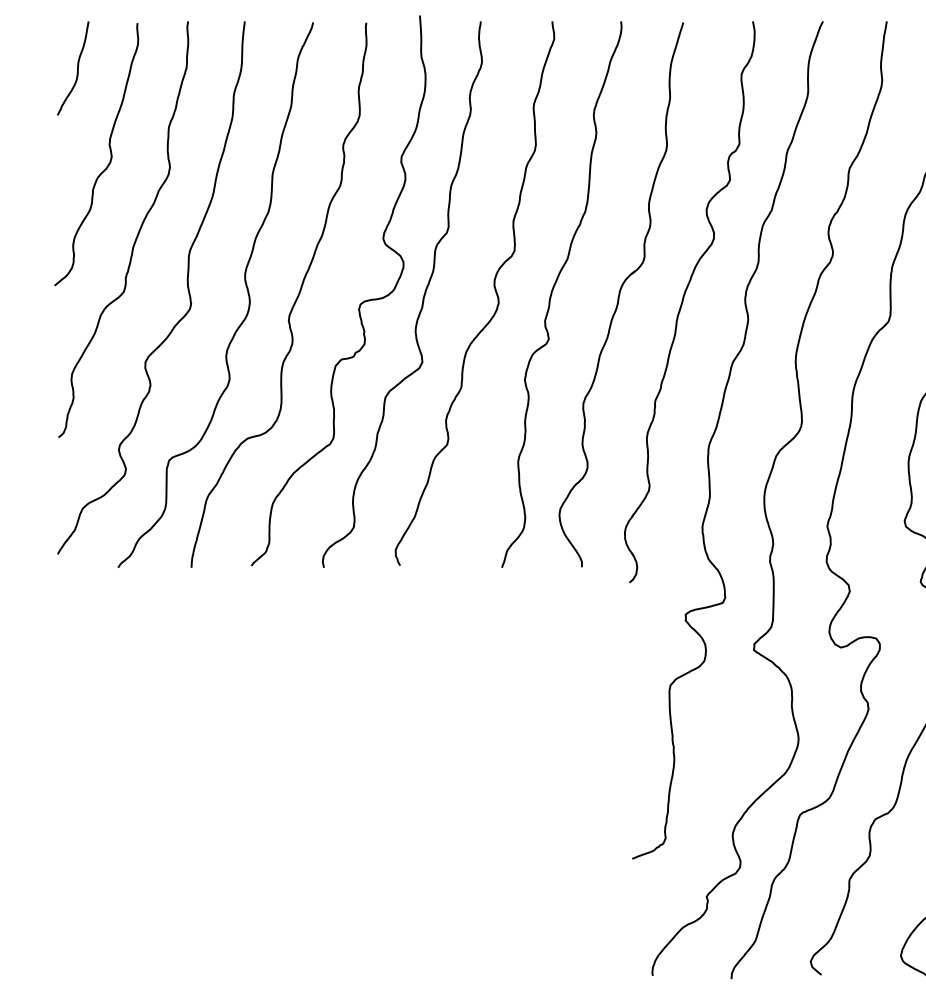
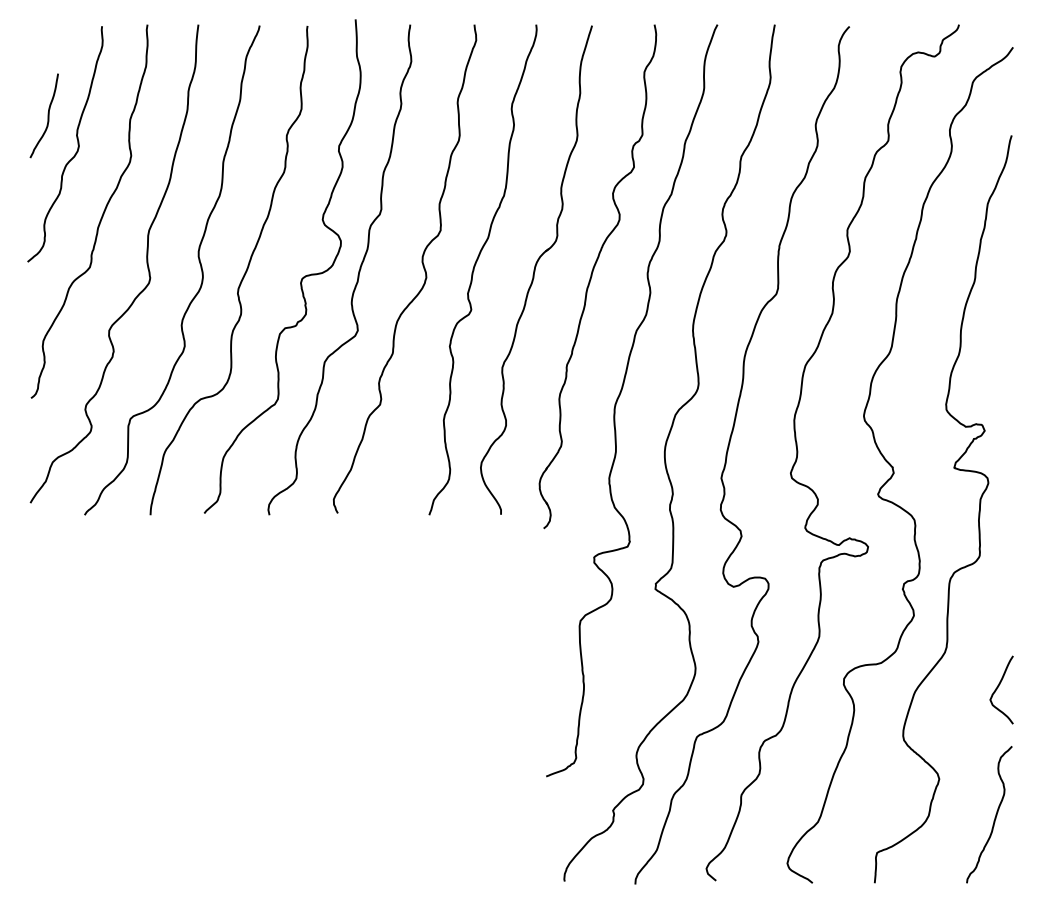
curve: (76, 68) -> (47, 115), moved

